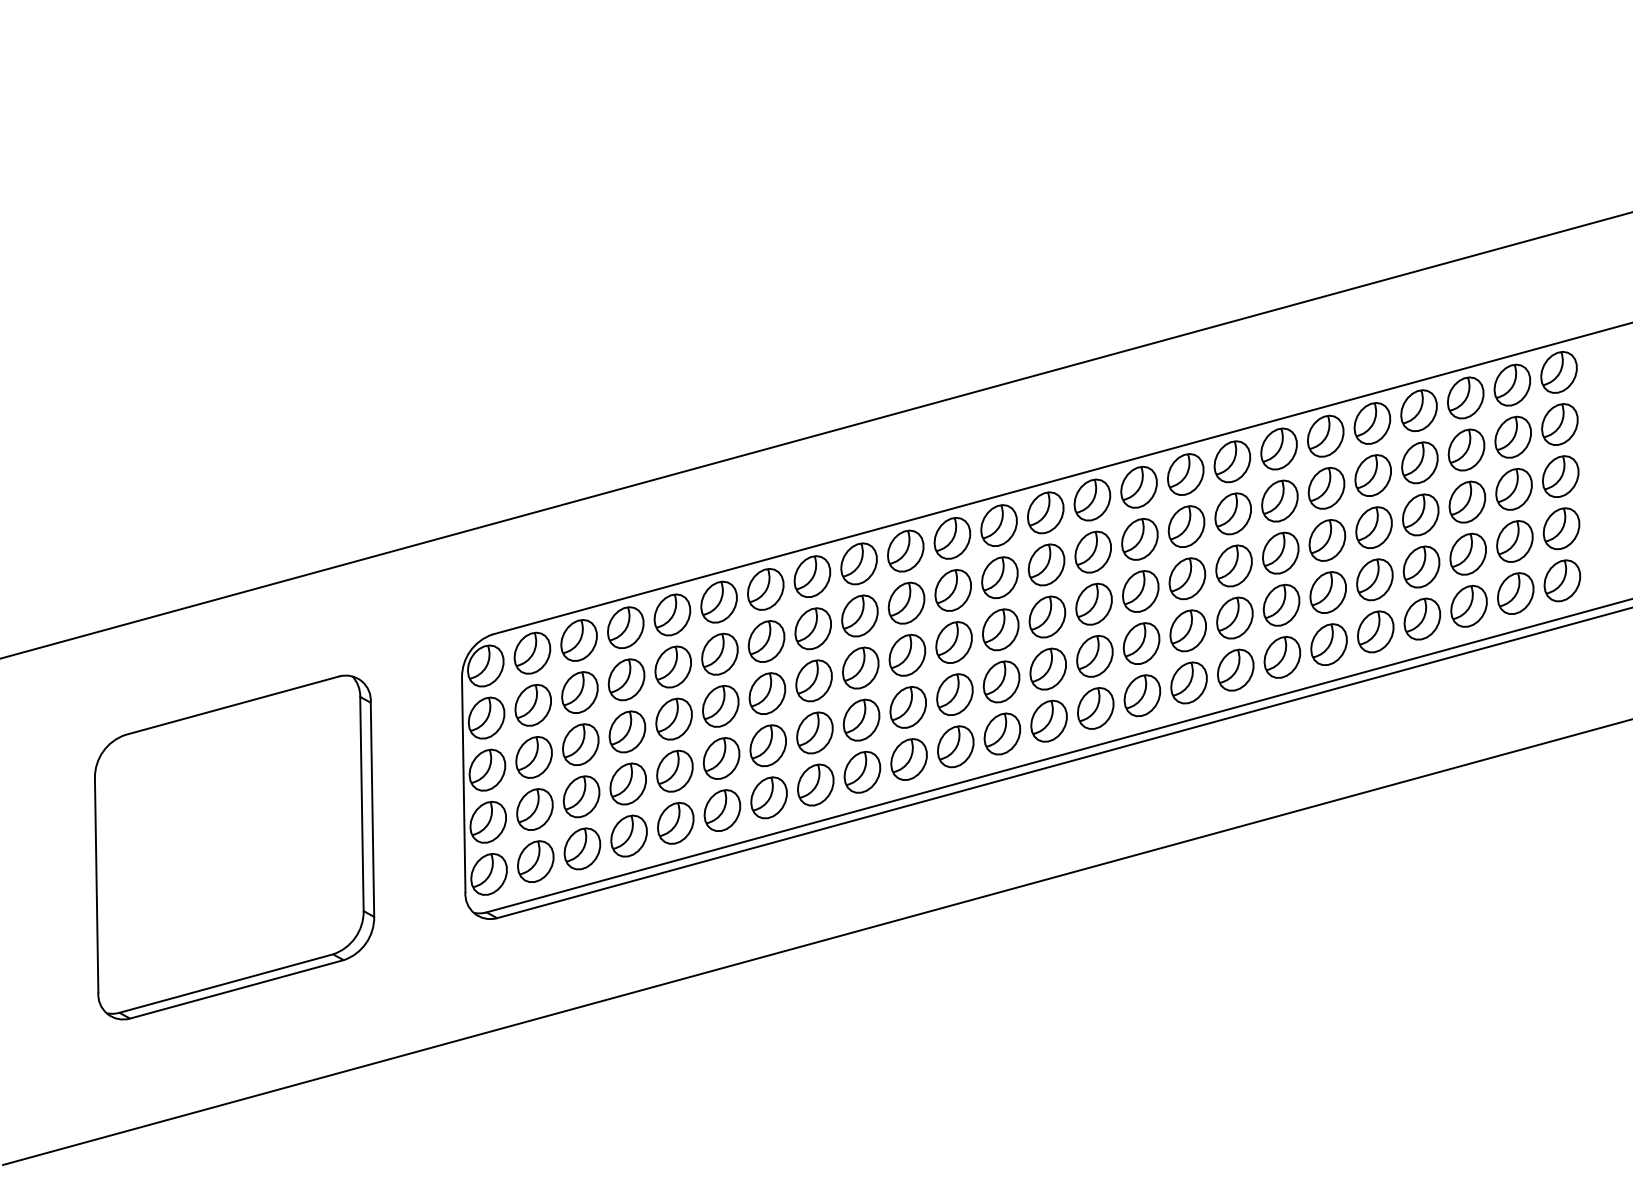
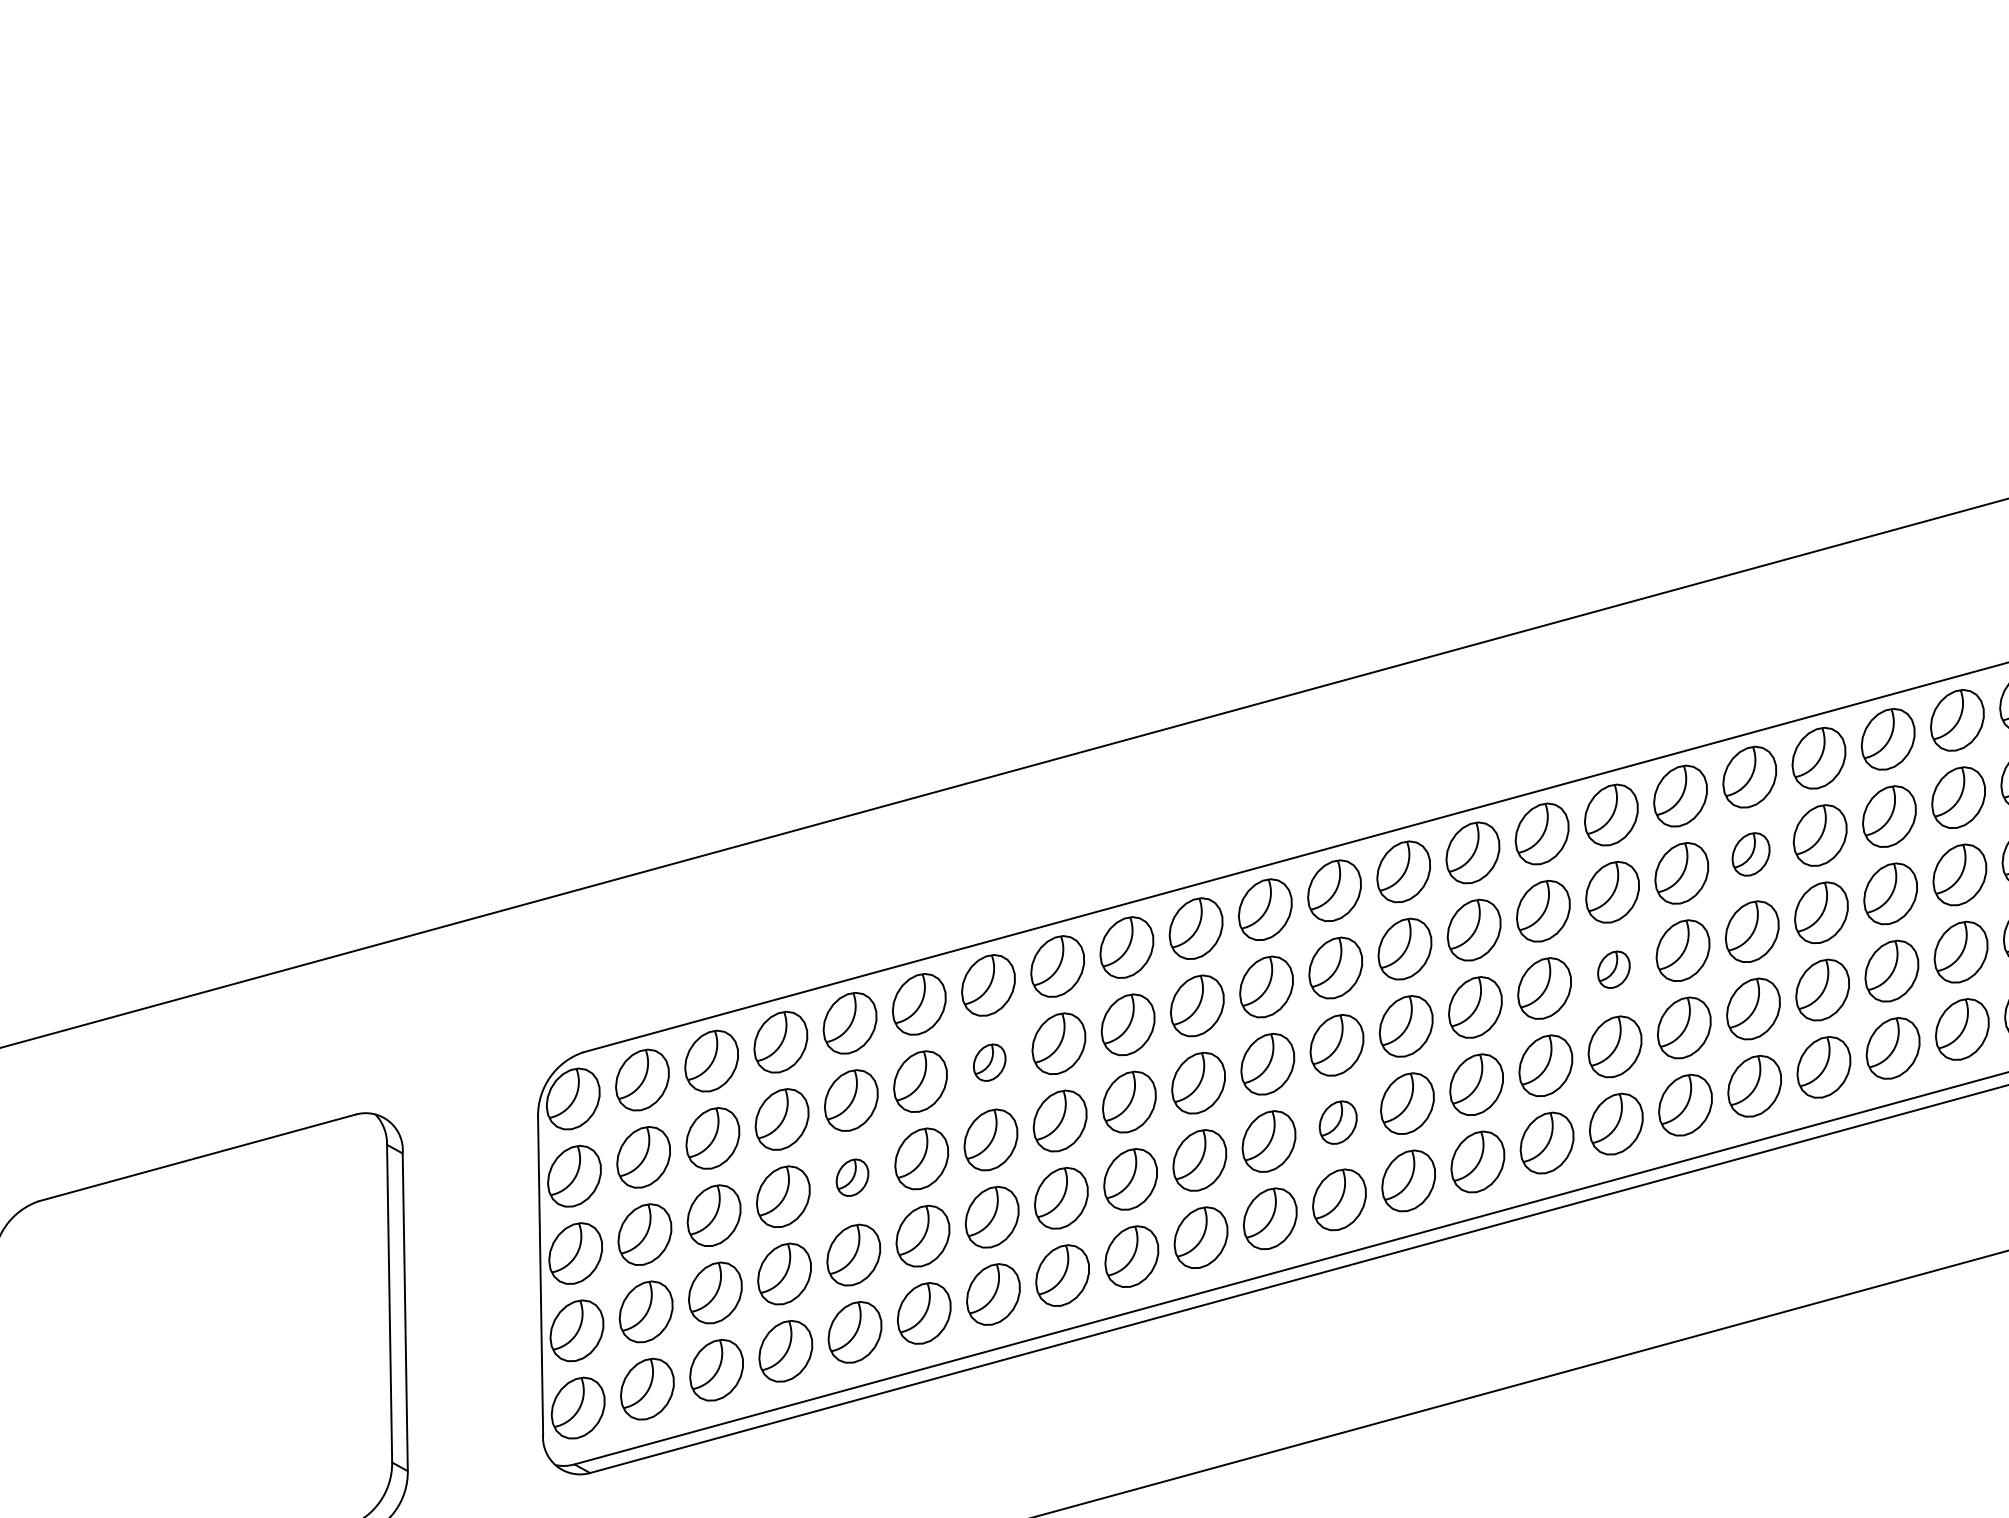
part: (1279, 500) -> (1750, 853), size x0.7
part: (1187, 578) -> (1613, 969), size x0.6
part: (766, 641) -> (989, 1062), size x0.6
part: (1001, 681) -> (1338, 1122), size x0.7
part: (673, 718) -> (851, 1176), size x0.6

